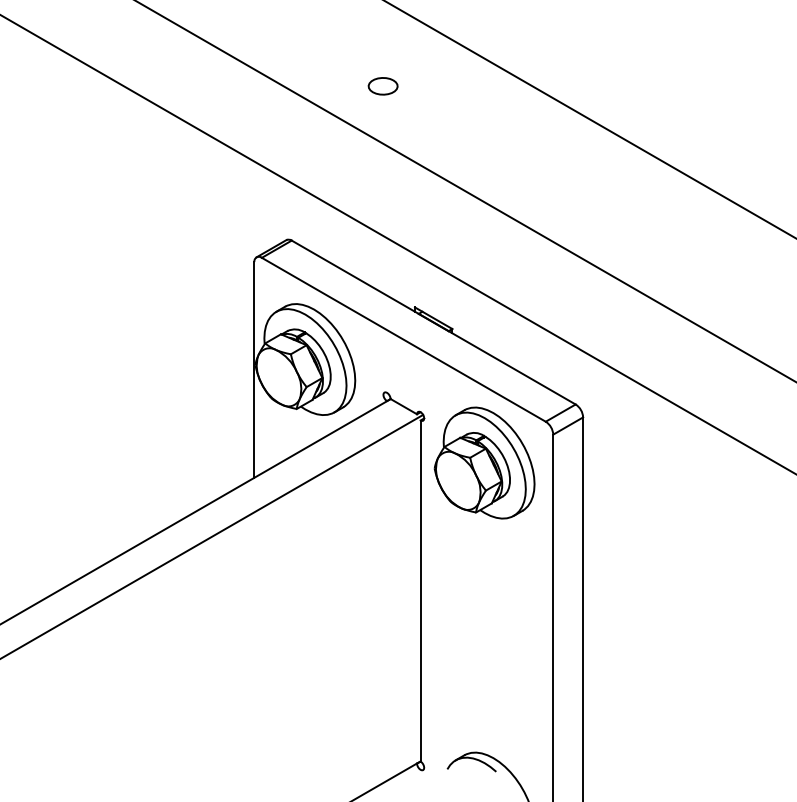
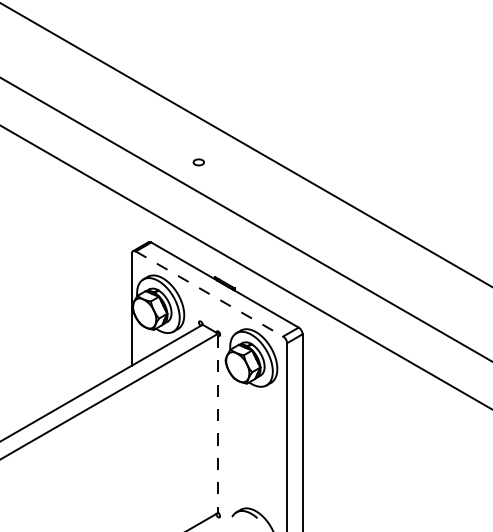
part: (382, 86) -> (198, 162), size x0.7
line: (403, 340) -> (209, 294), solid -> dashed
line: (421, 591) -> (218, 424), solid -> dashed

